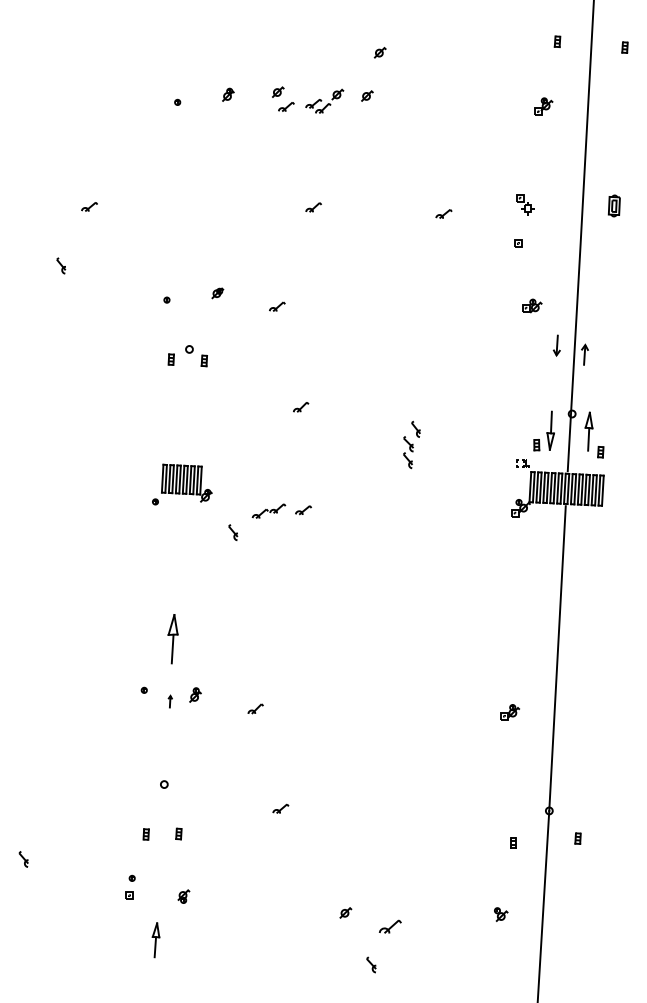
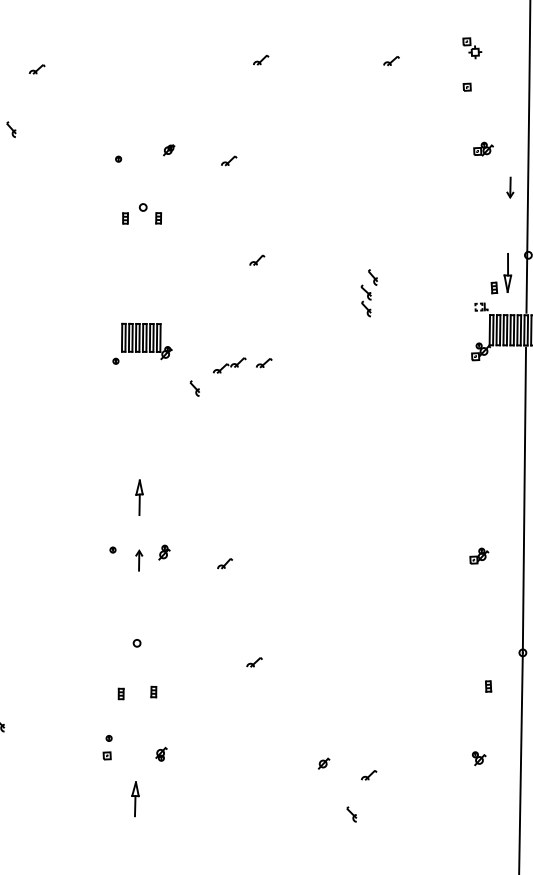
part: (173, 639) -> (139, 497), size x0.71
part: (170, 701) -> (139, 560), size x1.67
part: (390, 926) -> (369, 775), size x0.71

